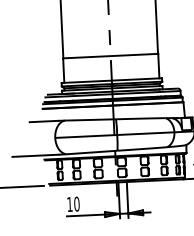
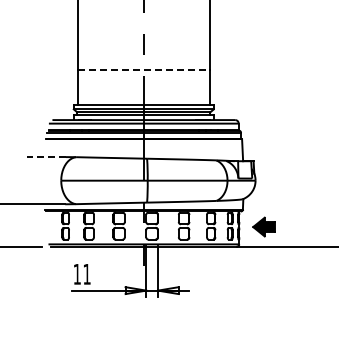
line: (111, 56) -> (144, 70), solid -> dashed
line: (43, 121) -> (46, 157), solid -> dashed
text: (76, 203) -> (86, 273), 10 -> 11

